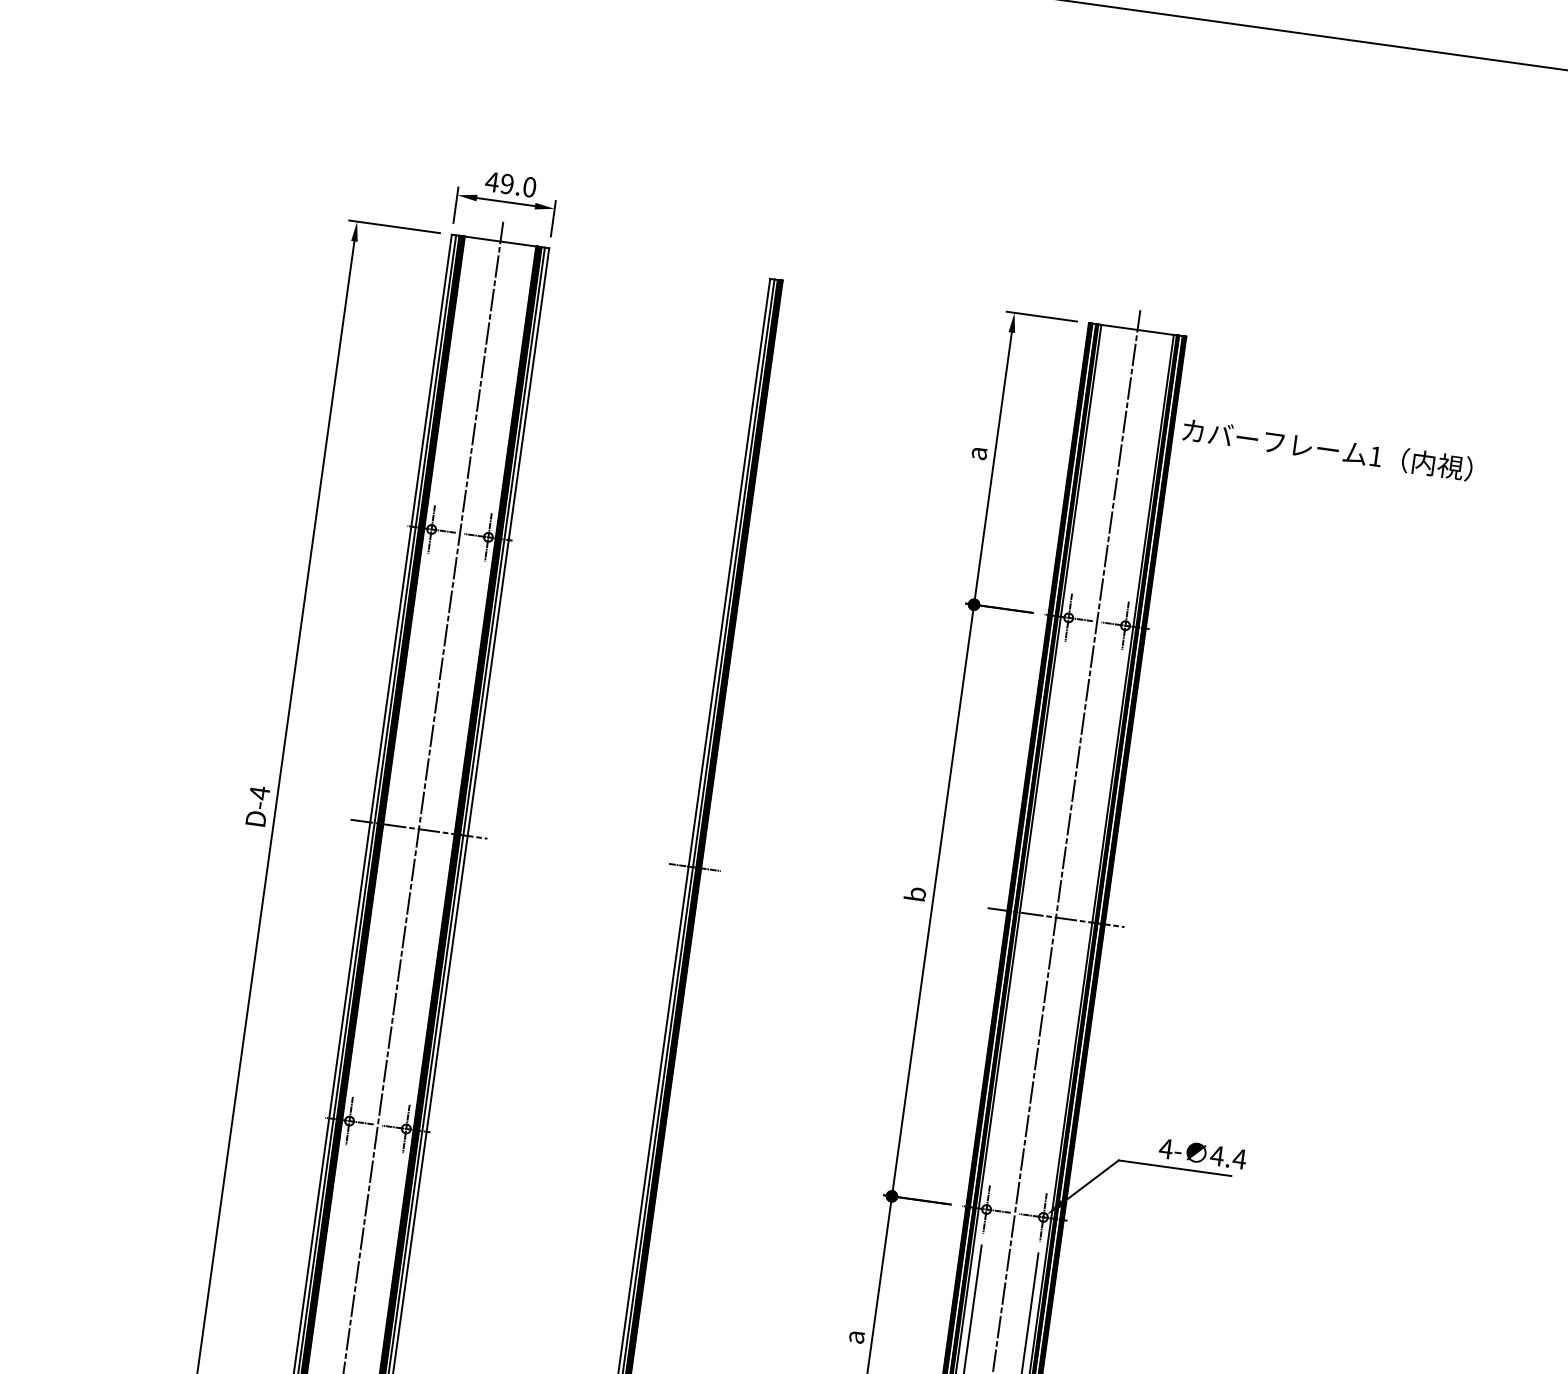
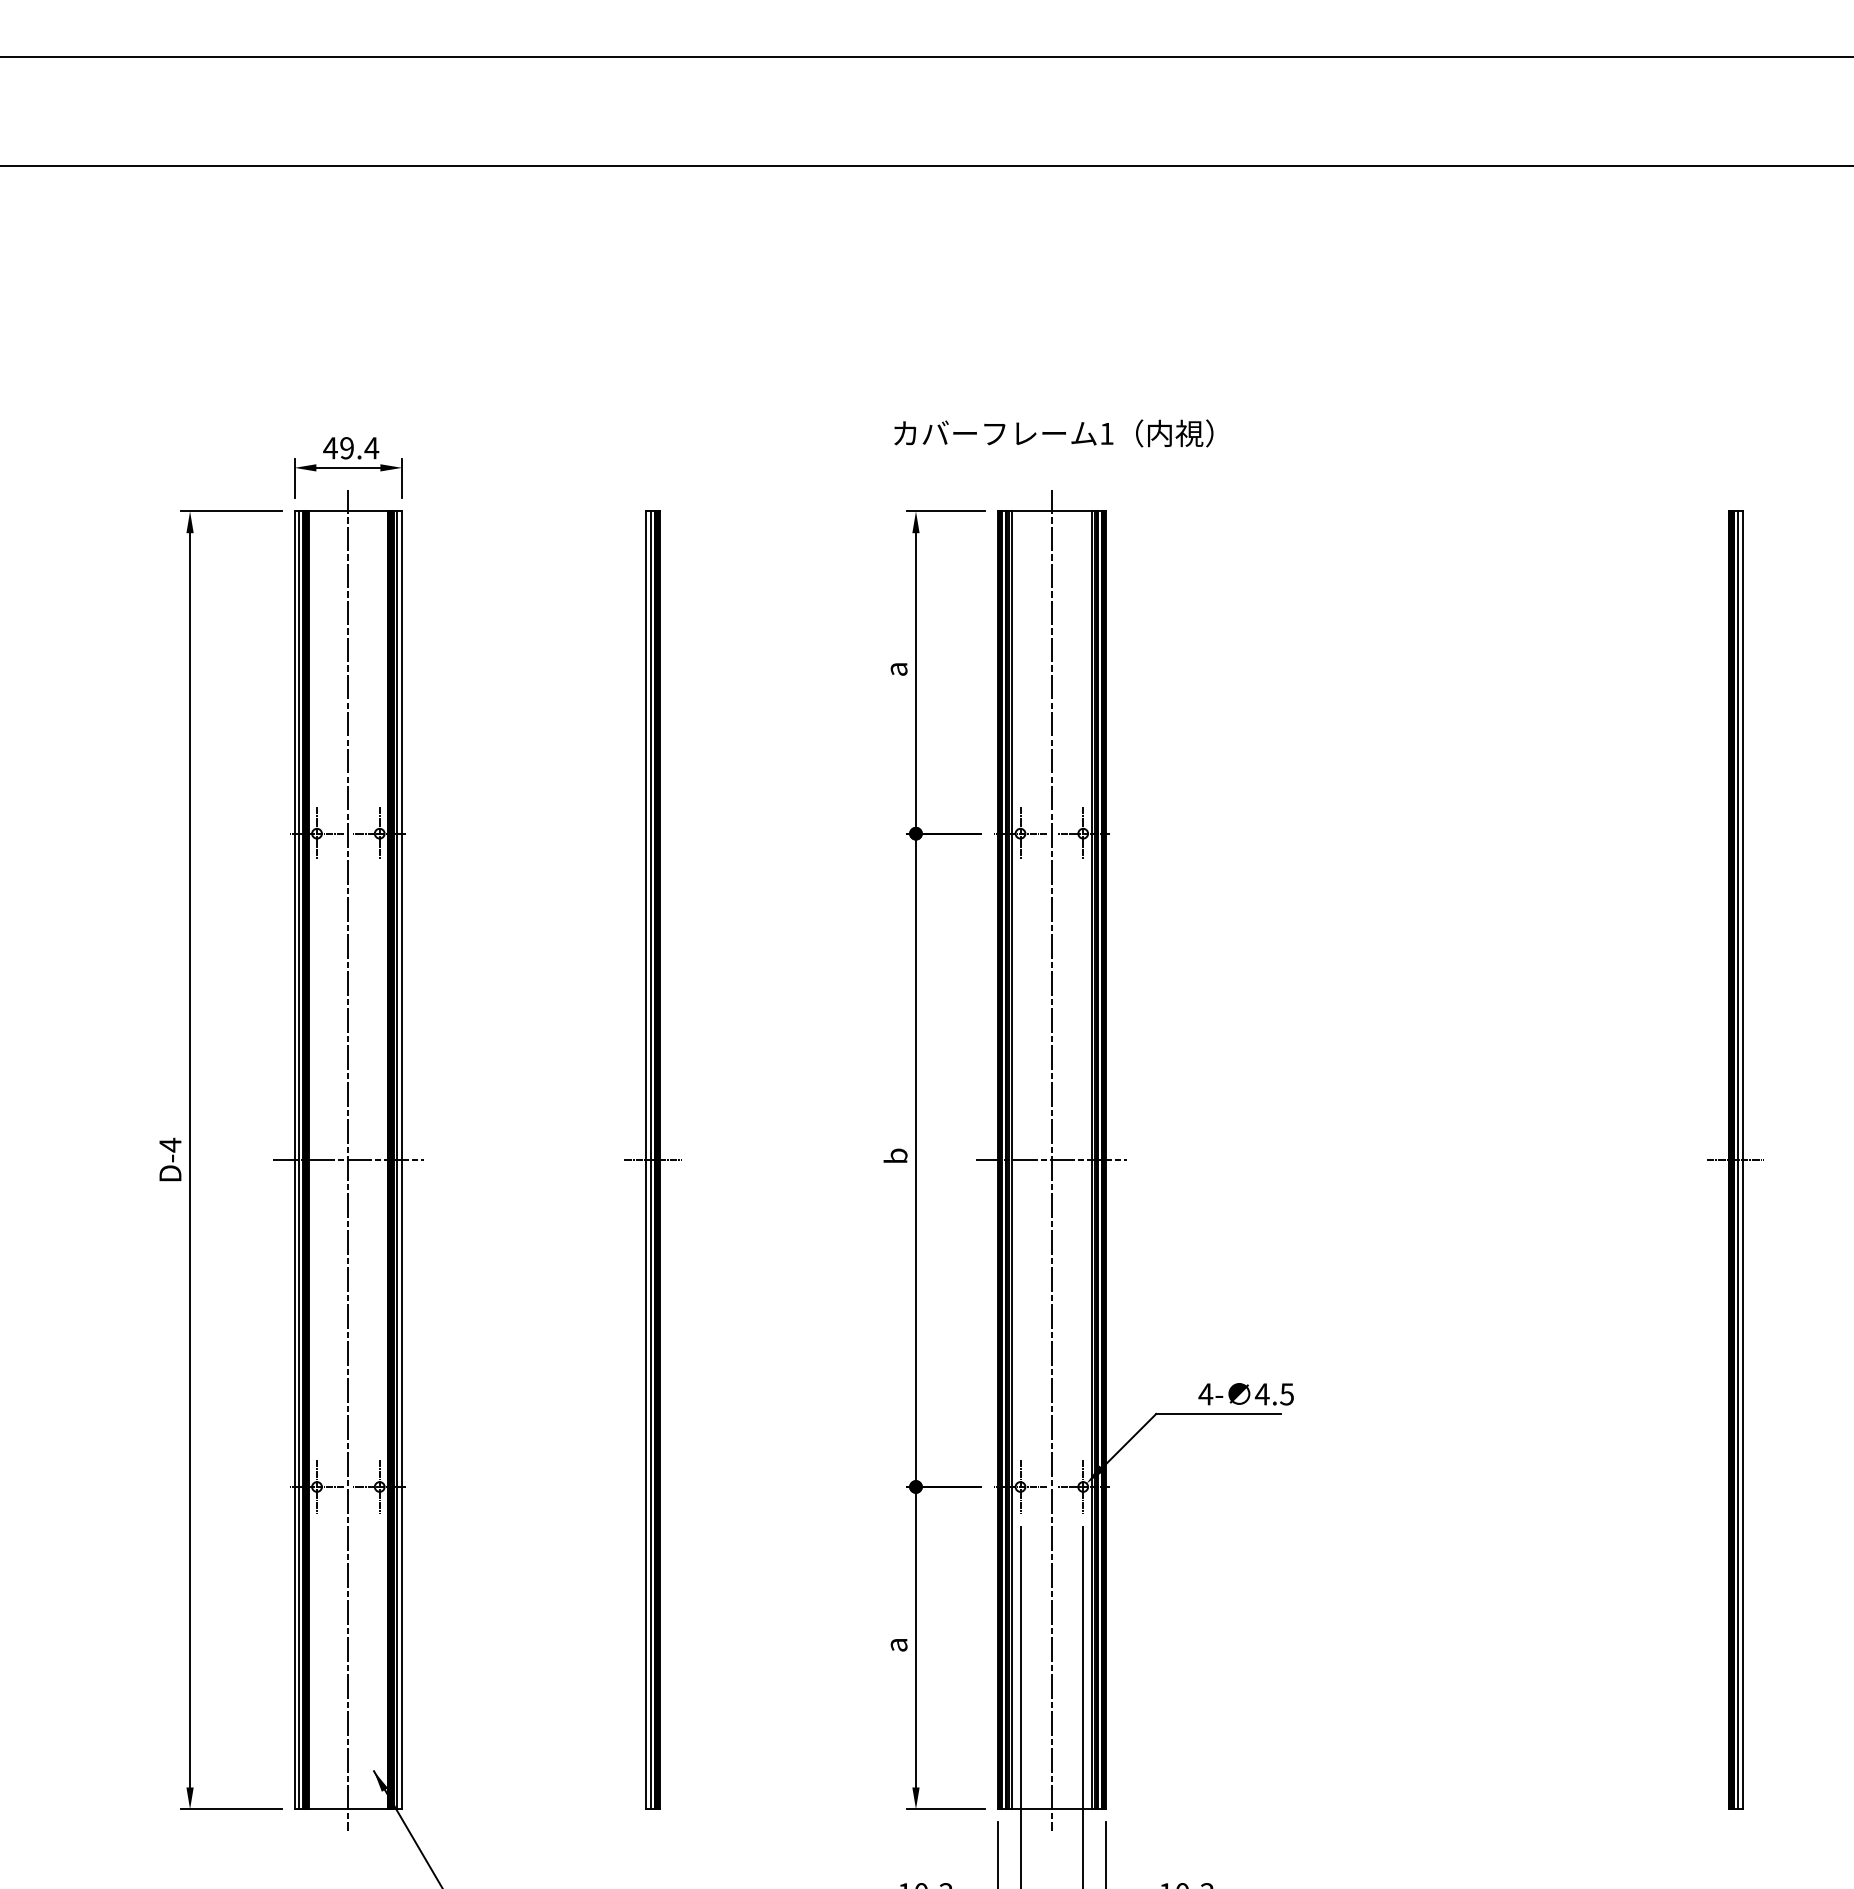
text: (529, 187) -> (371, 448), 49.0 -> 49.4
text: (1327, 449) -> (1053, 433), moved
text: (1239, 1159) -> (1286, 1394), 4.4 -> 4.5

